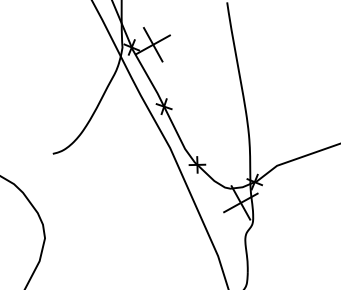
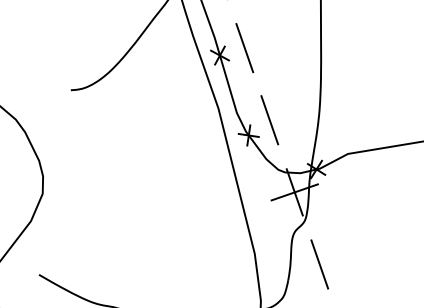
line: (182, 97) -> (244, 48), added
line: (211, 149) -> (269, 119), added
line: (269, 255) -> (319, 264), added

